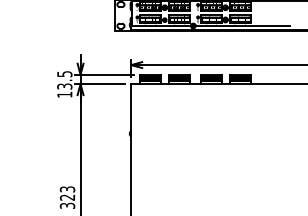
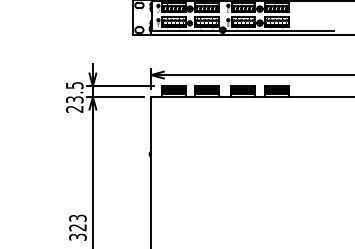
text: (64, 94) -> (74, 108), 13.5 -> 23.5

